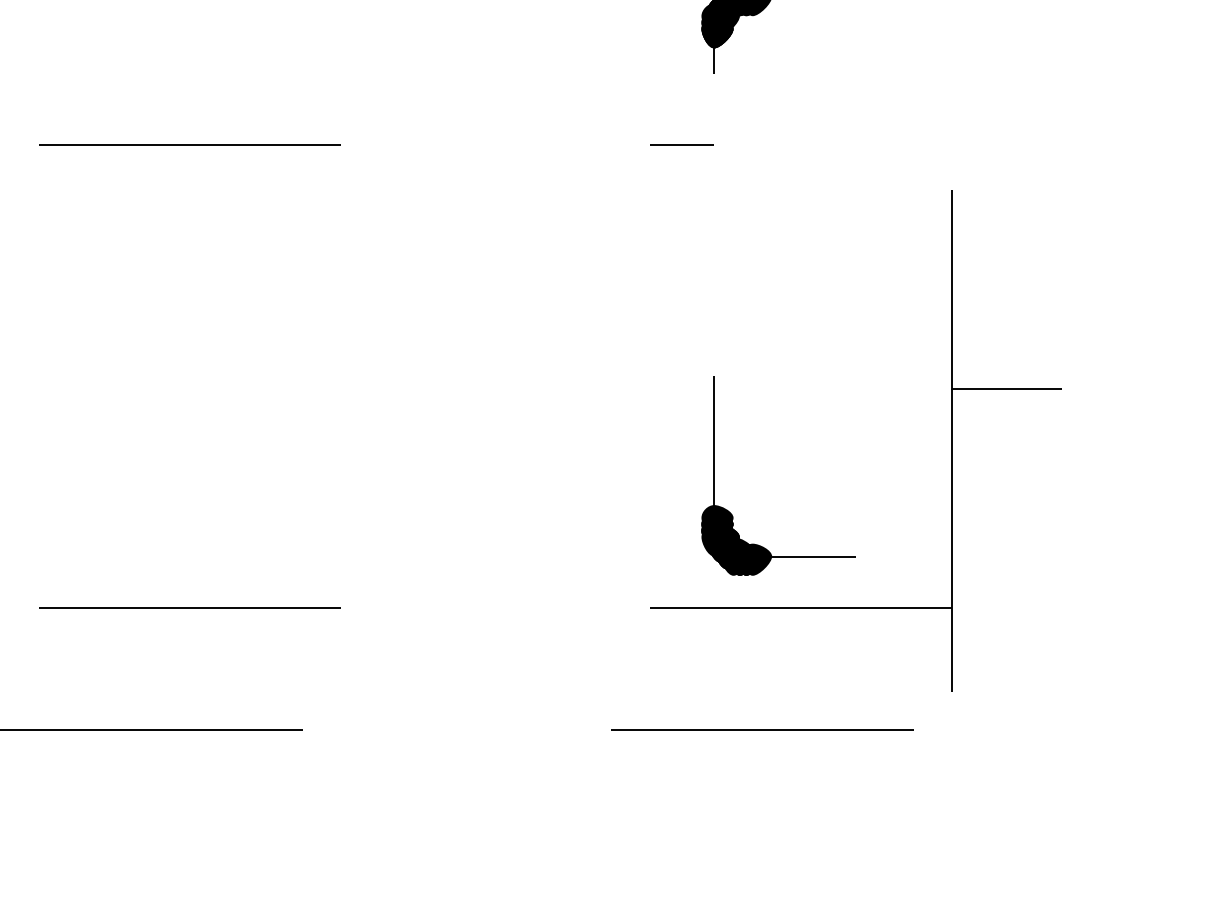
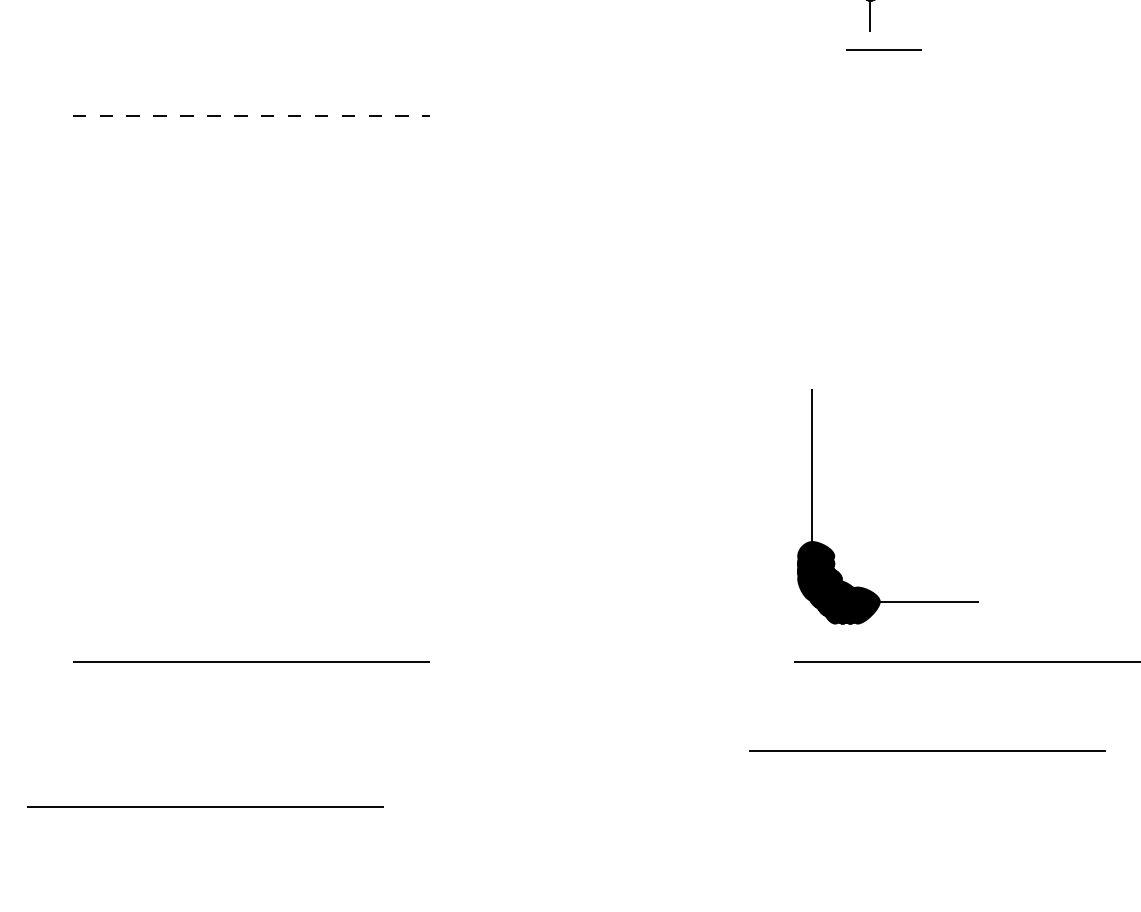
line: (190, 144) -> (251, 115), solid -> dashed
line: (681, 144) -> (883, 49), moved
part: (732, 514) -> (833, 552), moved
line: (762, 729) -> (927, 750), moved

